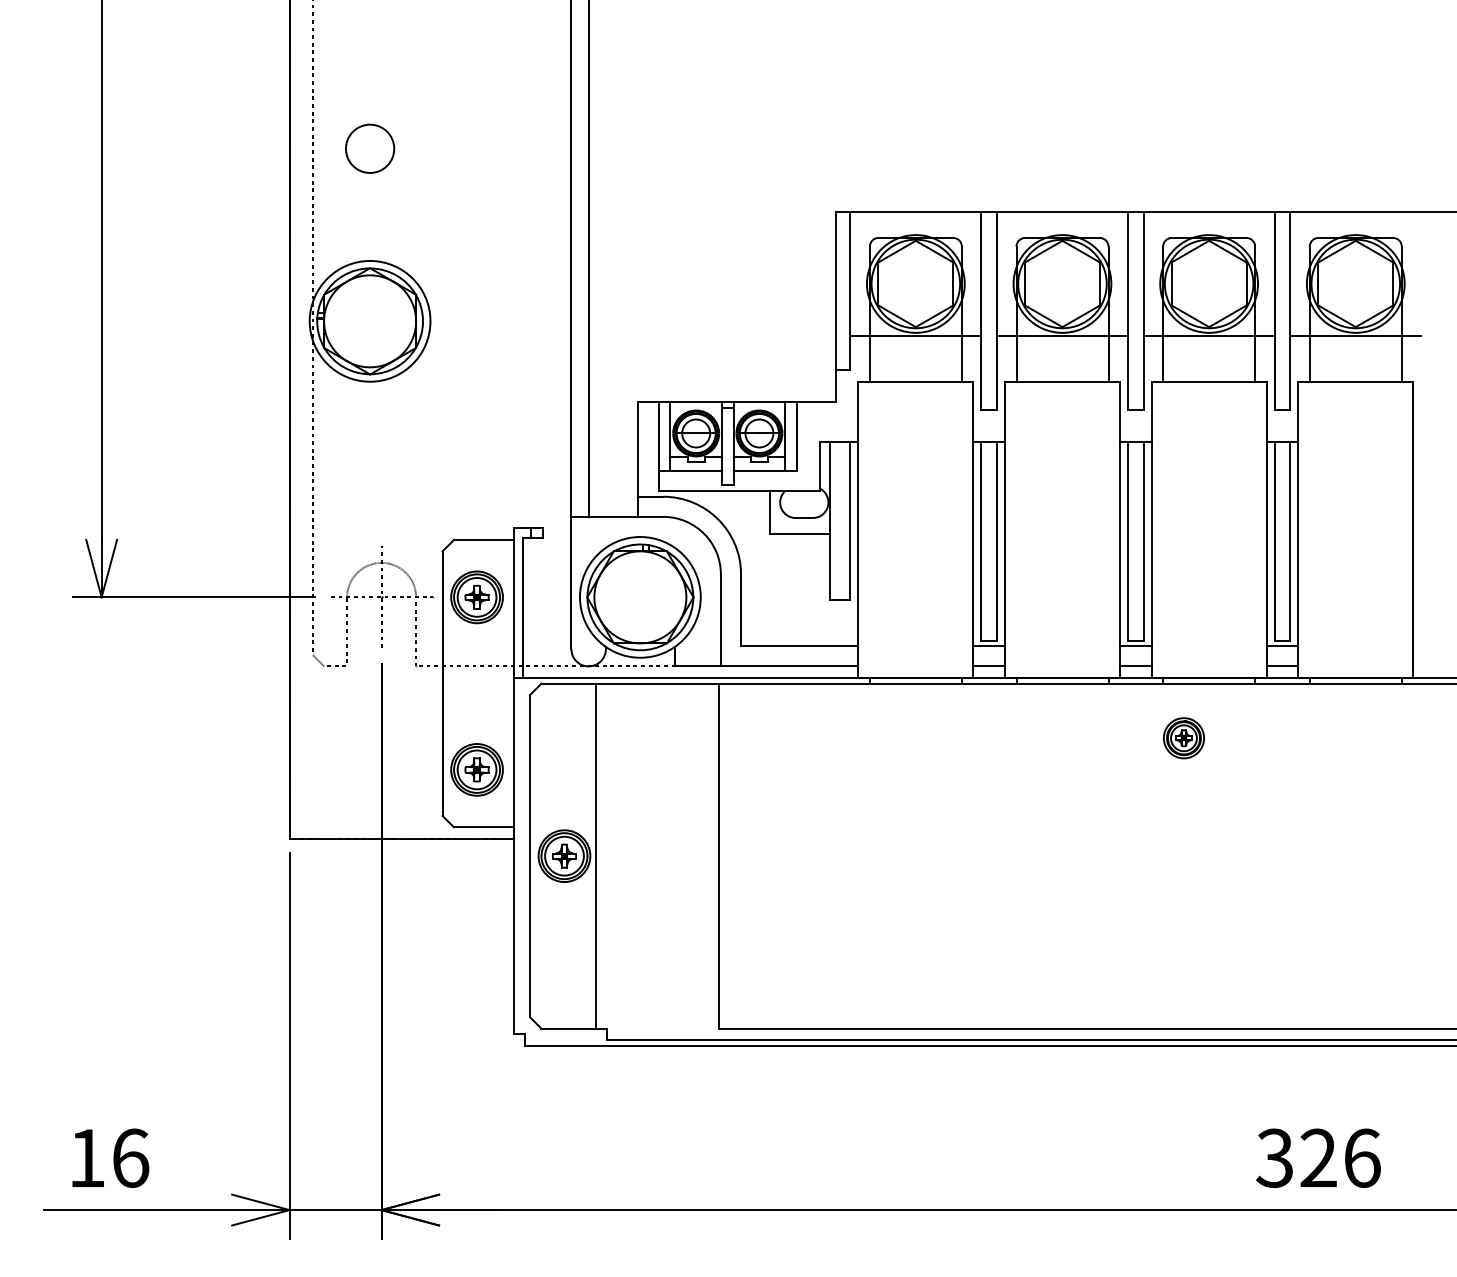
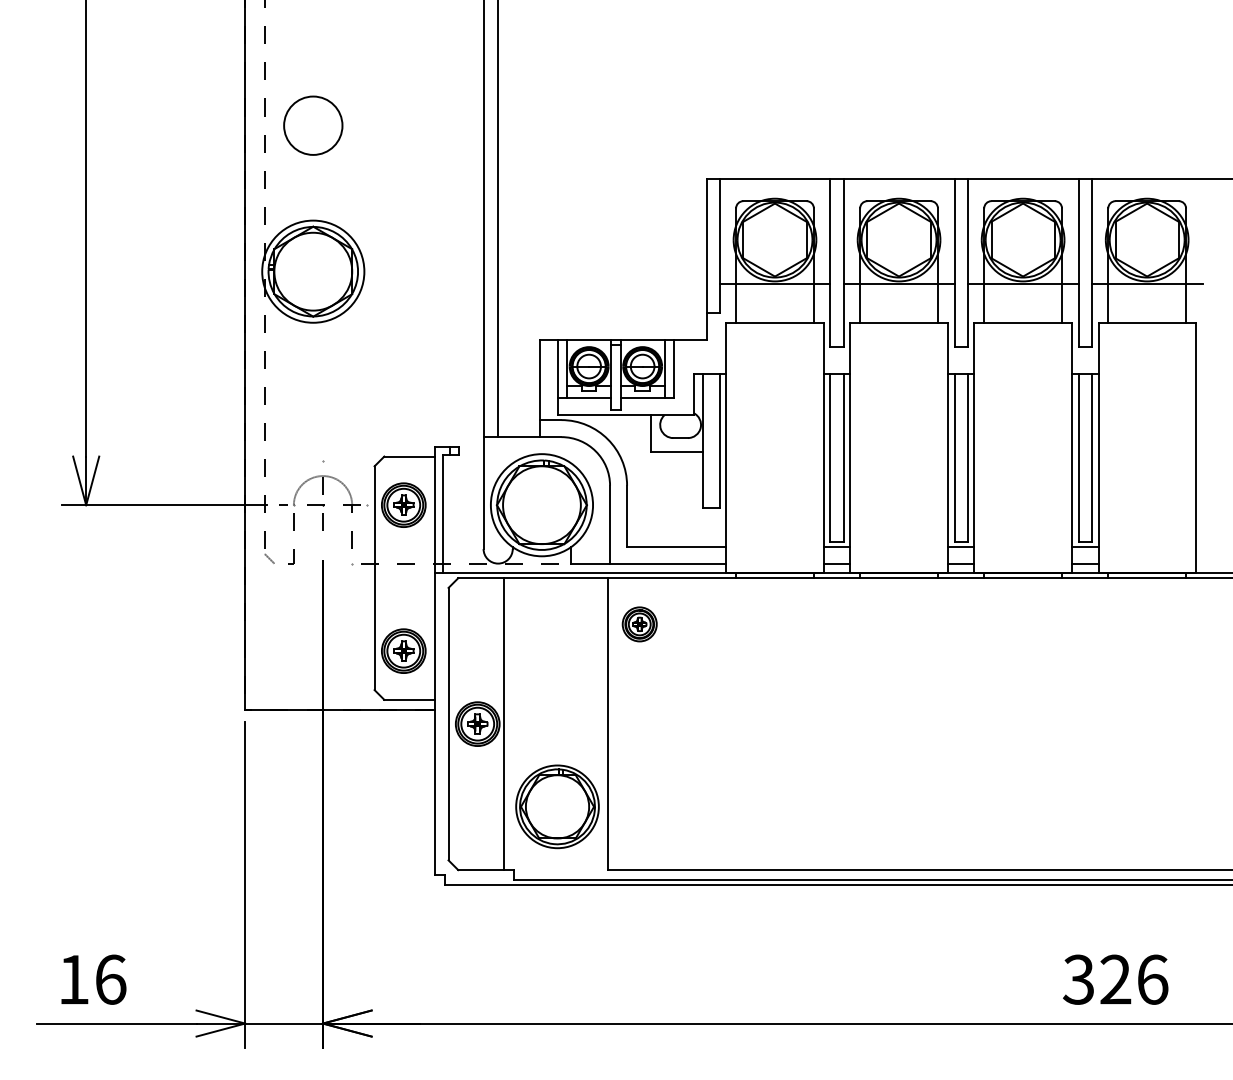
circle: (369, 148) -> (312, 125), size x1.43
part: (1183, 738) -> (639, 624), moved
part: (658, 953) -> (557, 806), added

